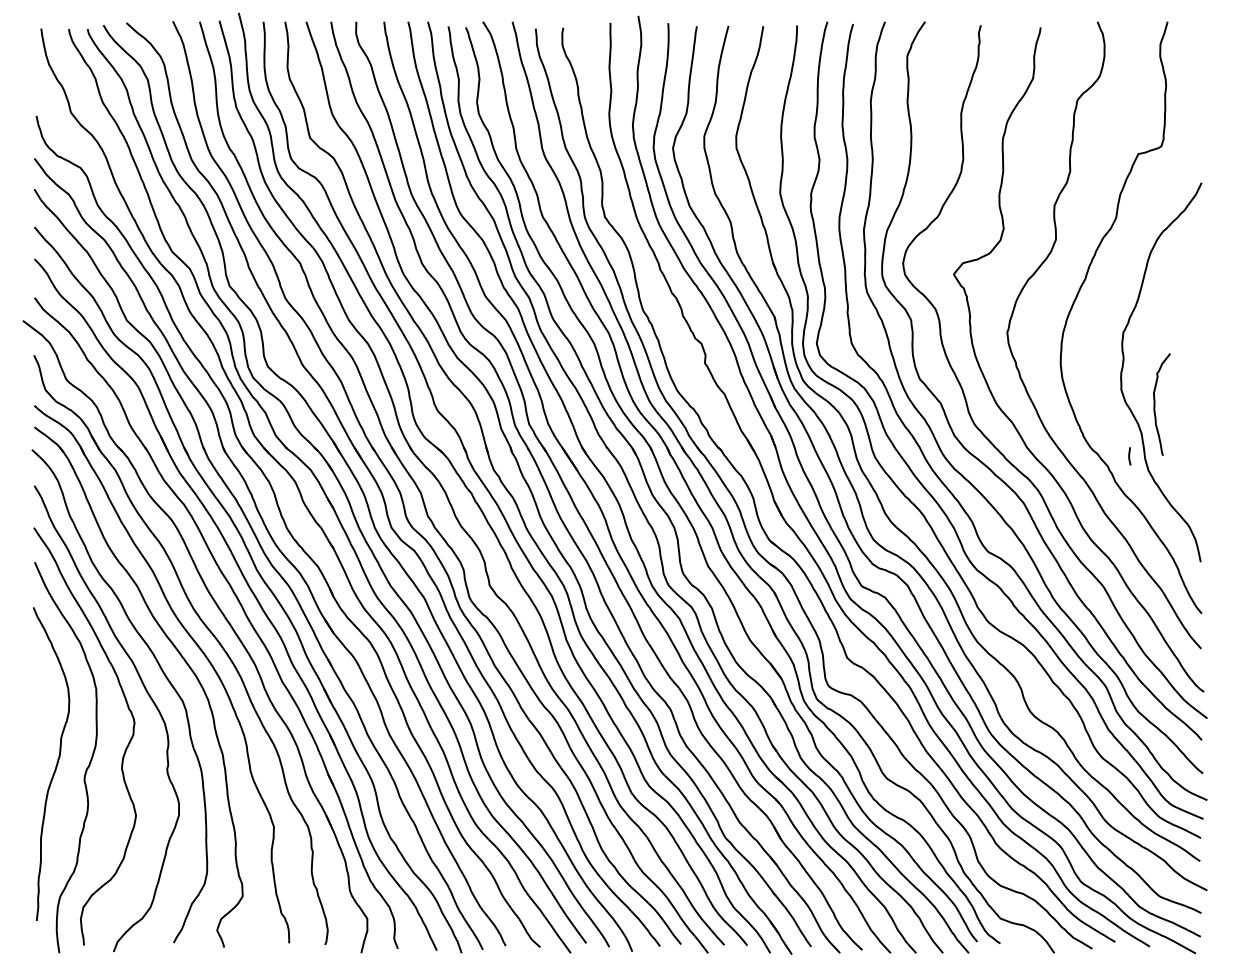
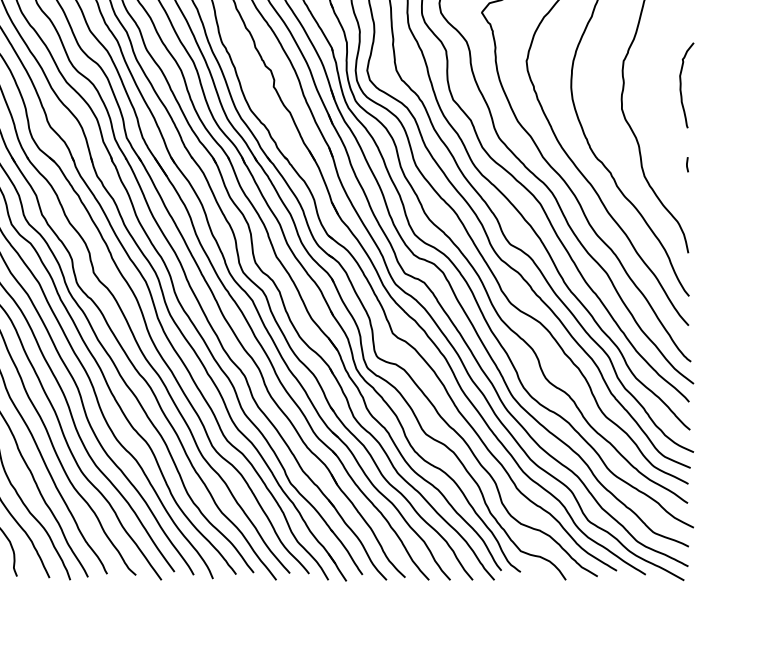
curve: (1155, 404) -> (681, 85), moved
line: (1129, 456) -> (687, 164), moved

